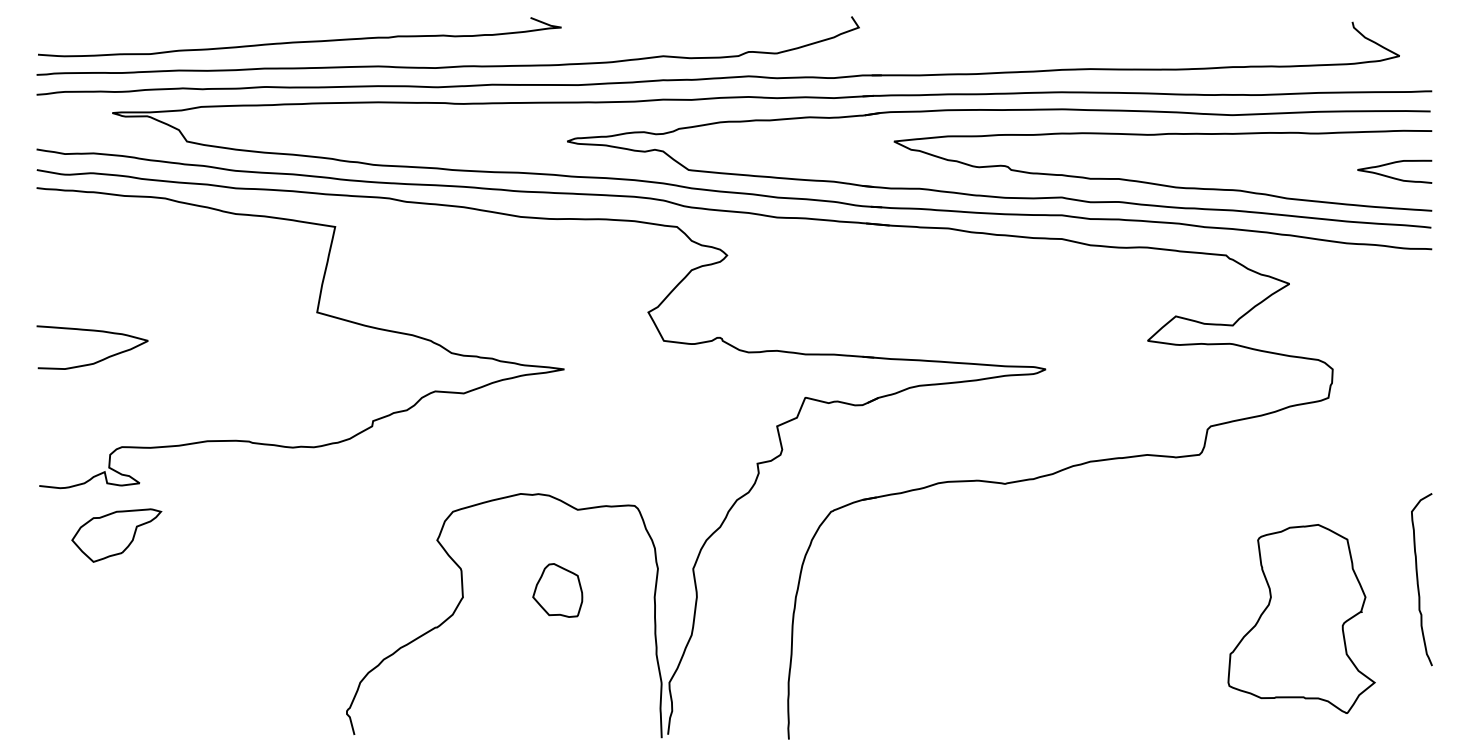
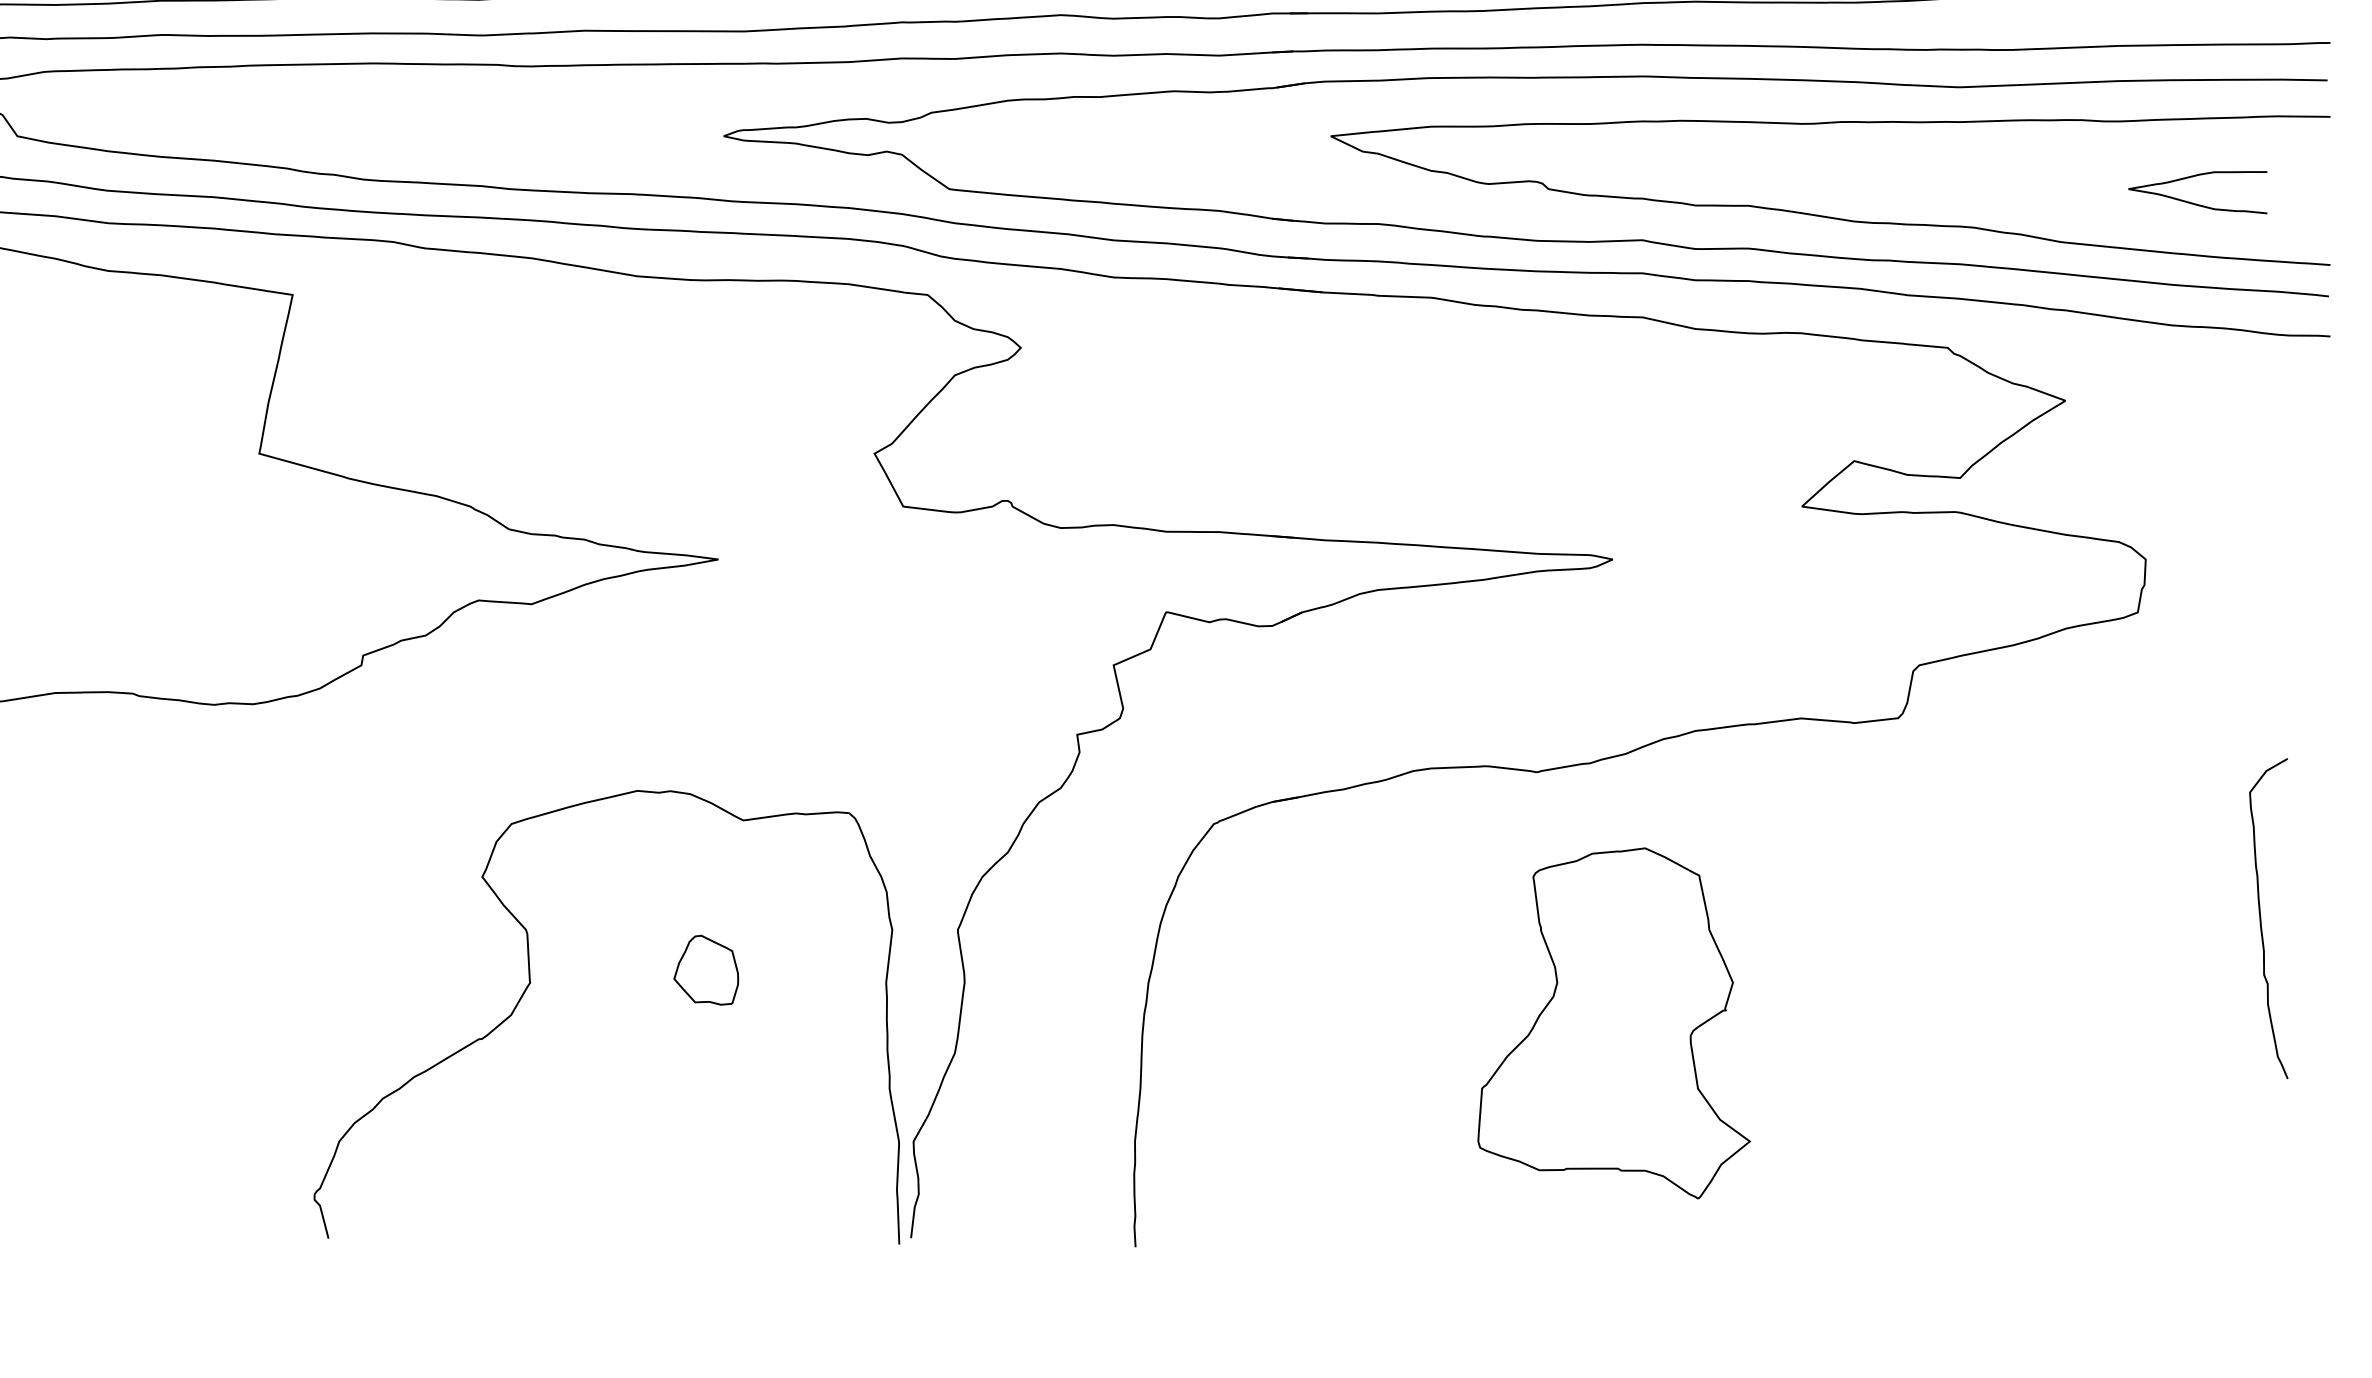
curve: (1391, 176) -> (2191, 201), moved
curve: (1418, 579) -> (2262, 918), moved
part: (557, 590) -> (705, 970), size x0.7
part: (1301, 618) -> (1614, 1022), moved

